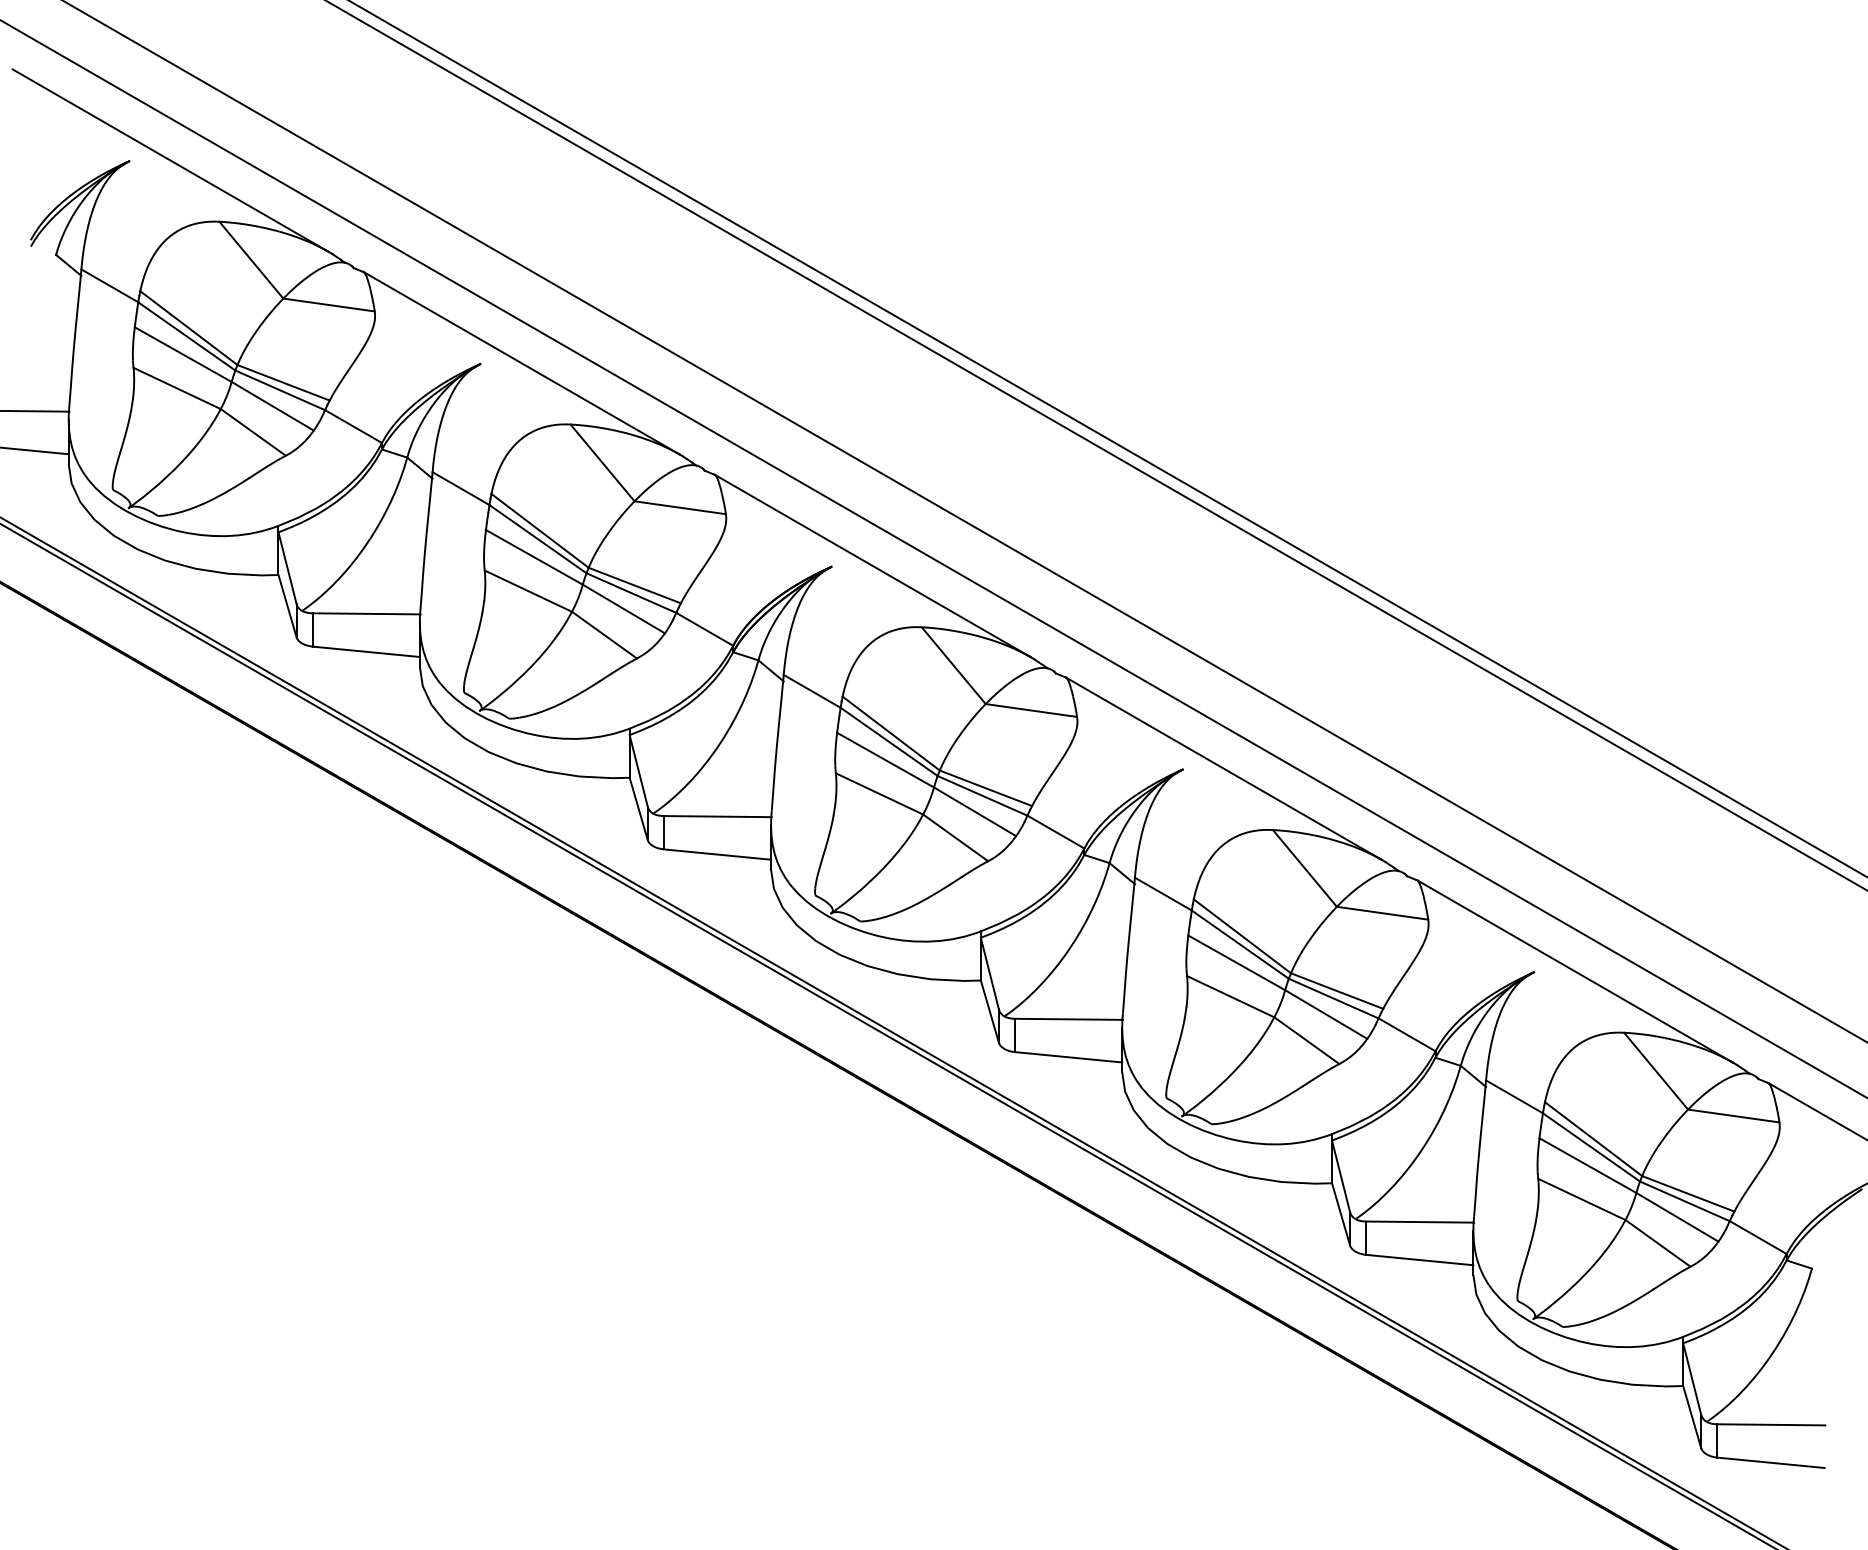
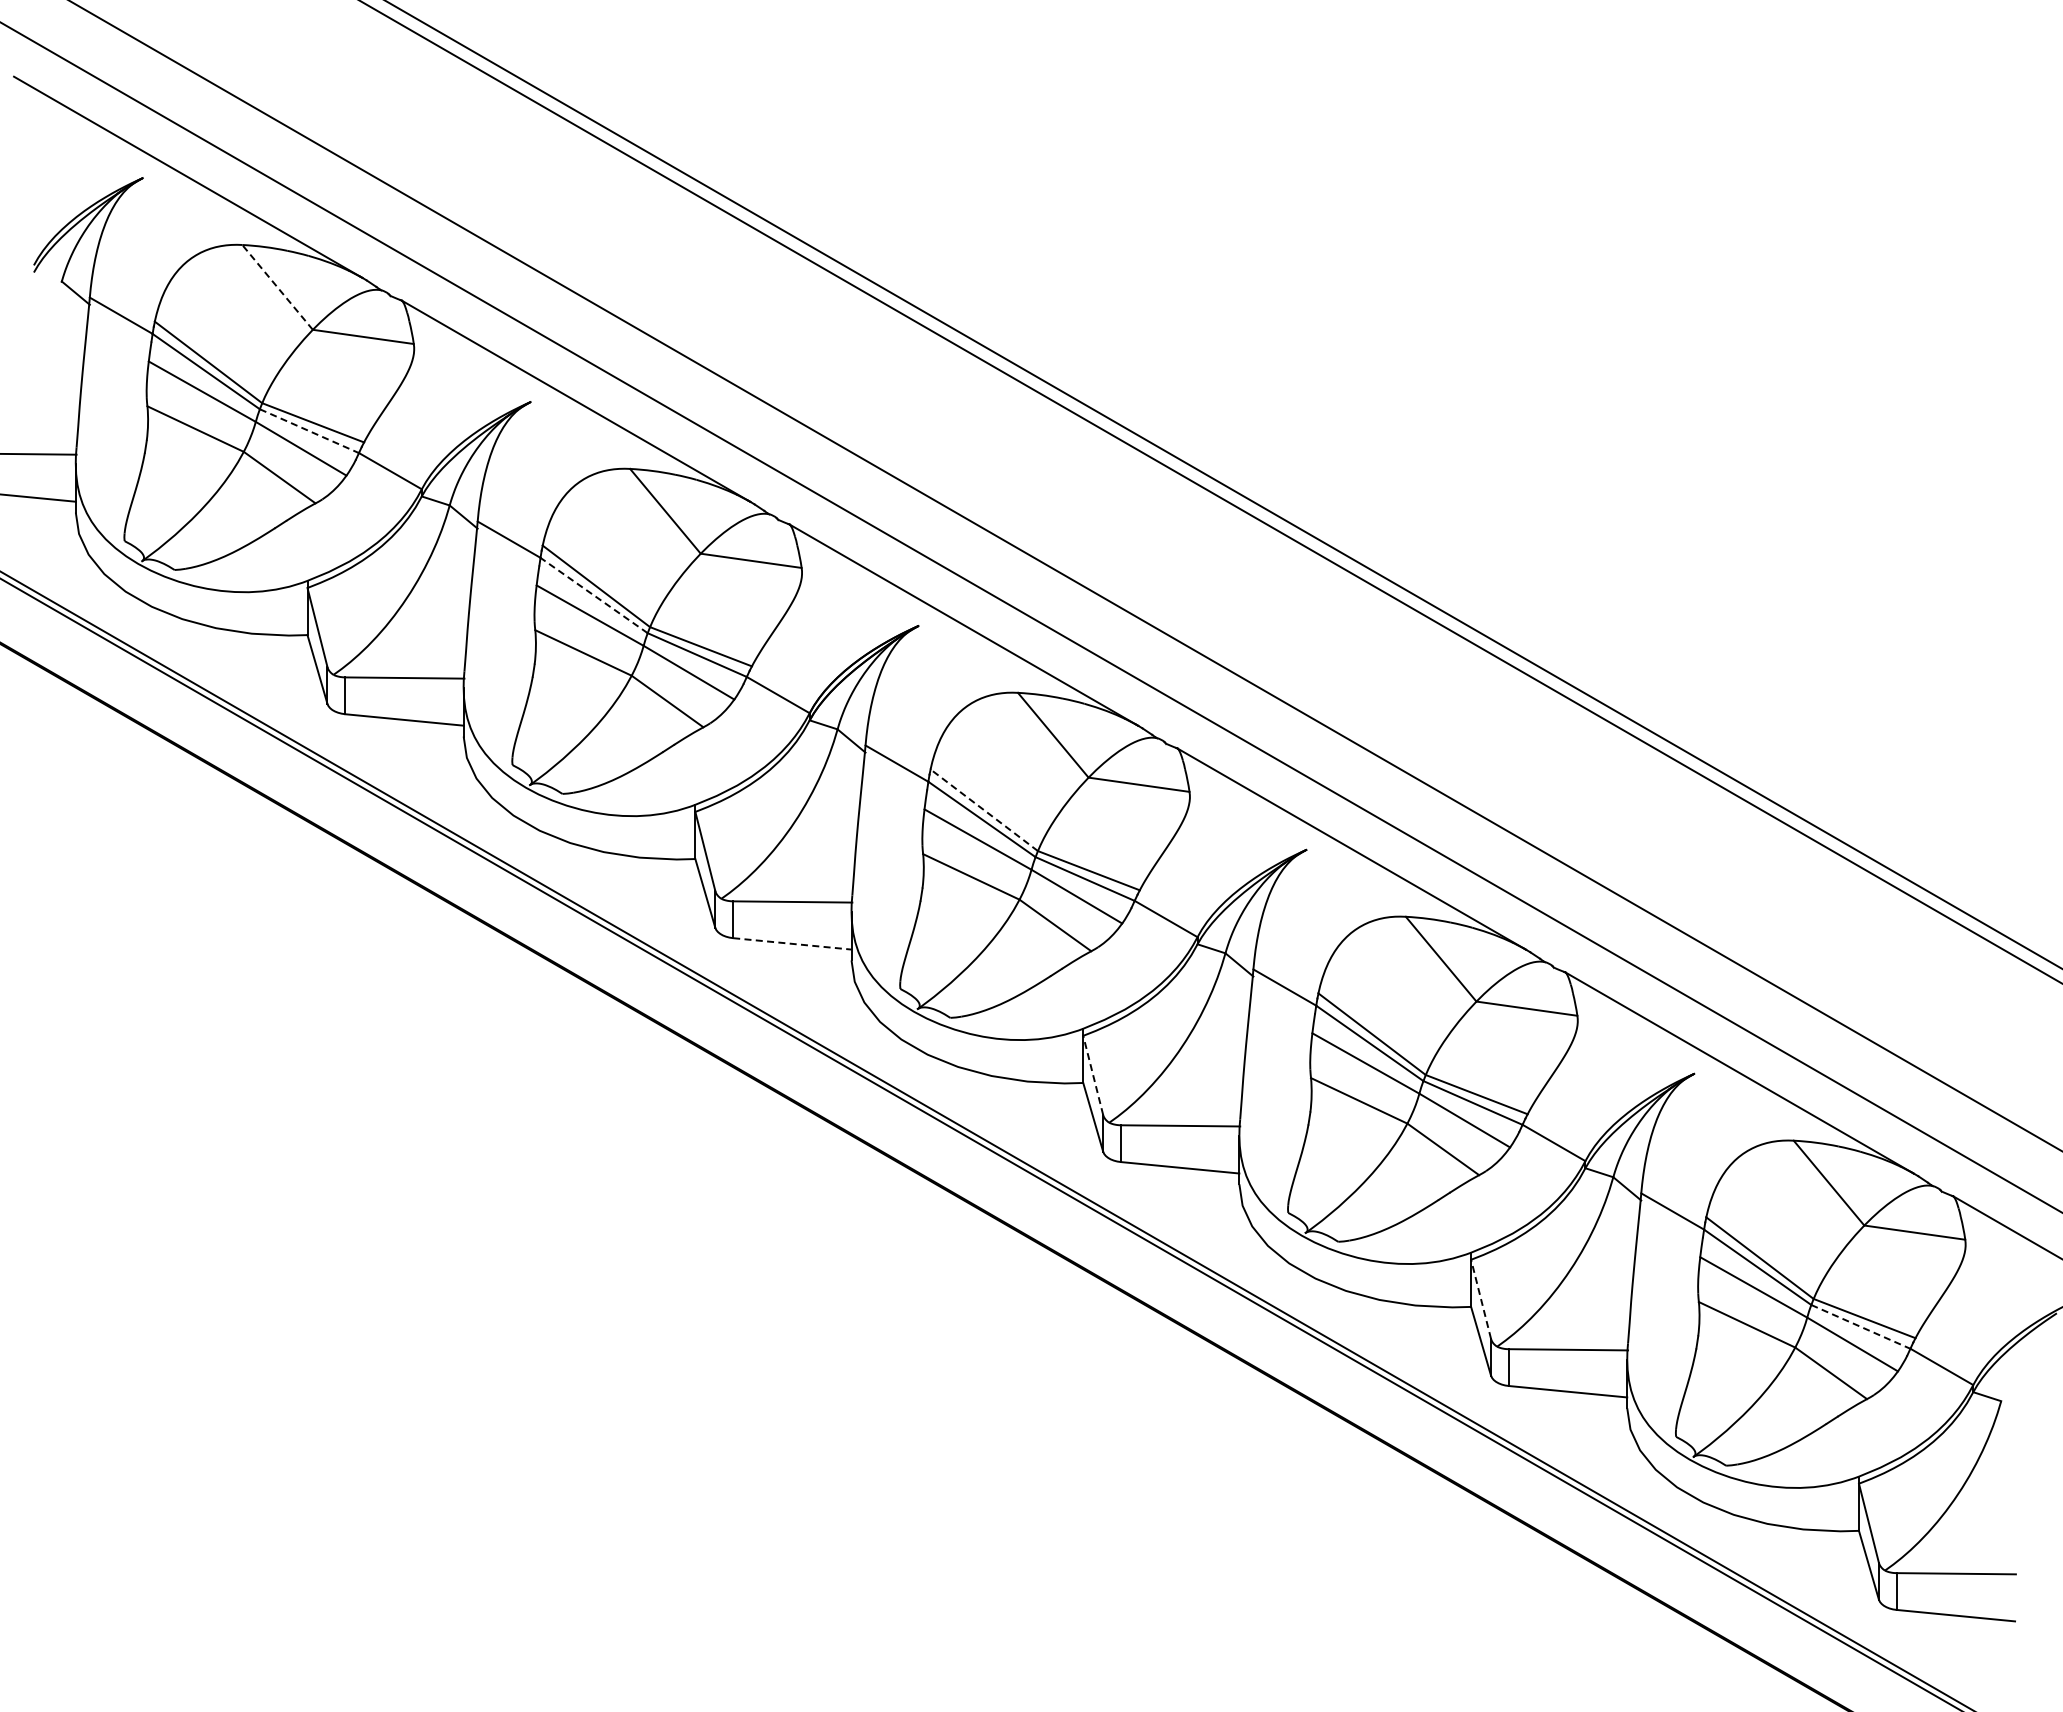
line: (251, 260) -> (277, 287), solid -> dashed
line: (280, 390) -> (309, 431), solid -> dashed
line: (538, 539) -> (594, 595), solid -> dashed
line: (890, 732) -> (983, 809), solid -> dashed
line: (717, 854) -> (792, 943), solid -> dashed
line: (990, 973) -> (1093, 1075), solid -> dashed
line: (1341, 1176) -> (1481, 1299), solid -> dashed
line: (1685, 1201) -> (1861, 1327), solid -> dashed

